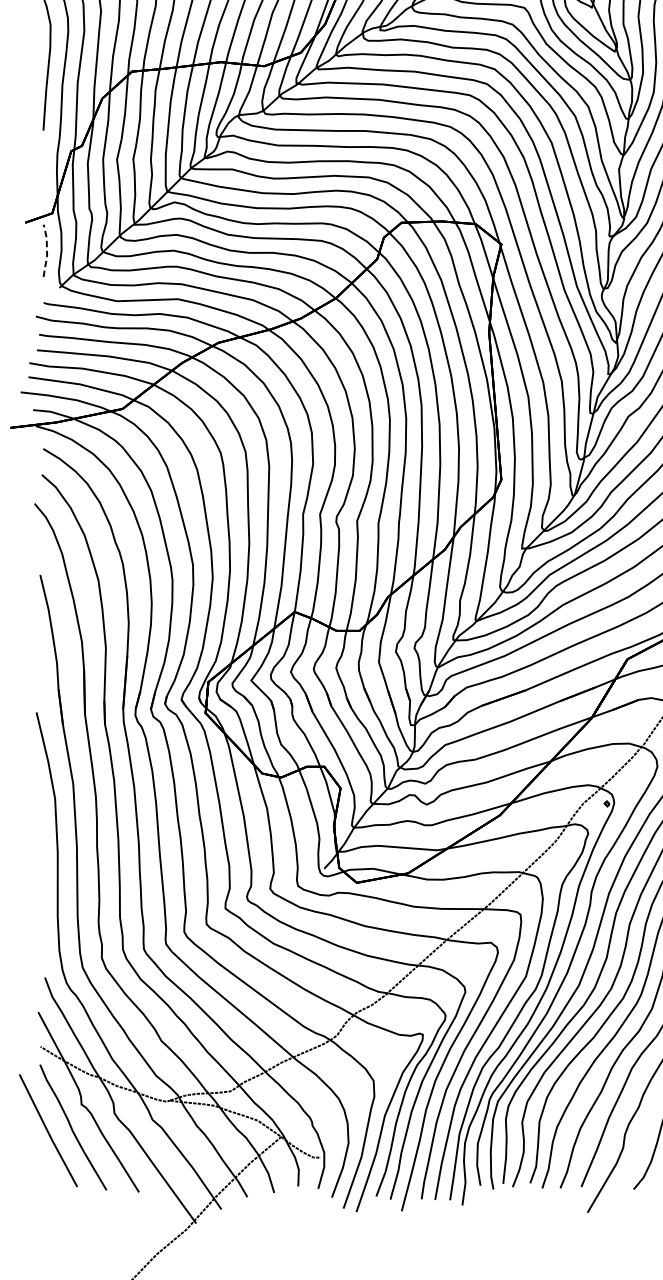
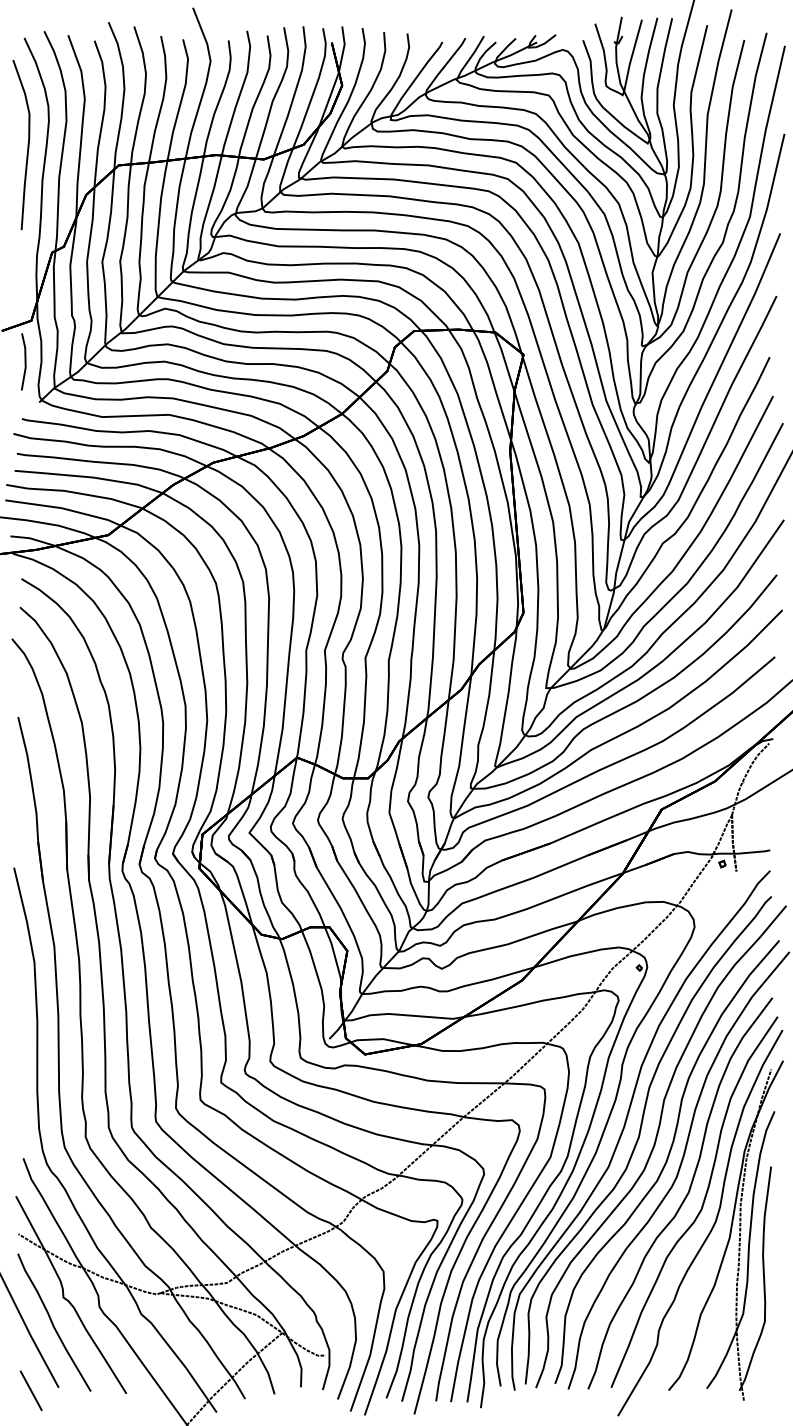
line: (46, 250) -> (25, 361), dashed -> solid
line: (51, 1189) -> (30, 1390), added

